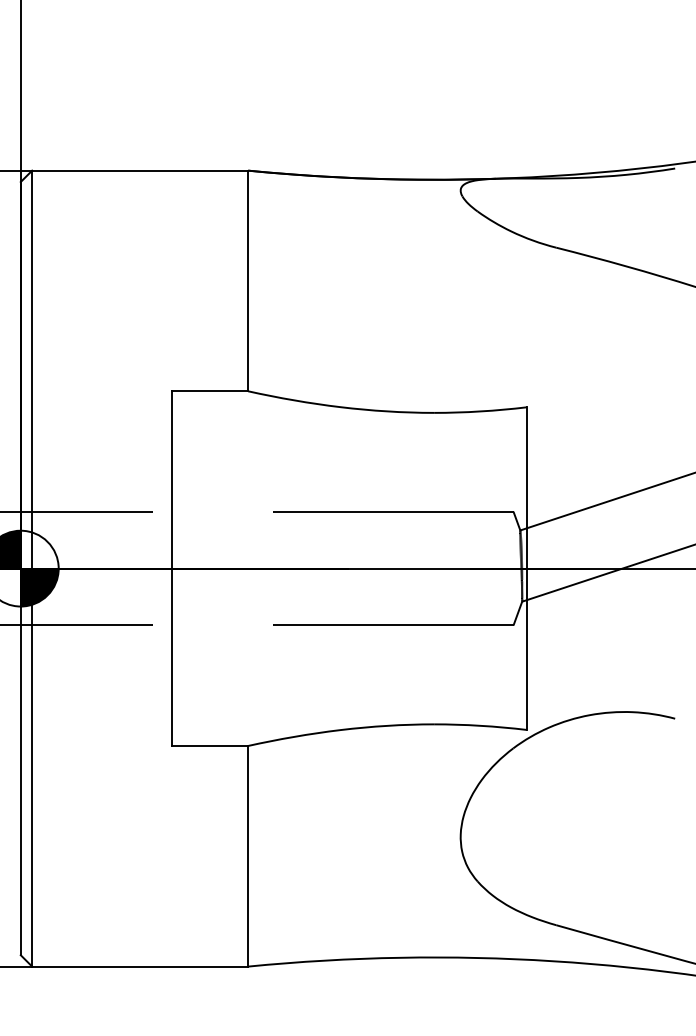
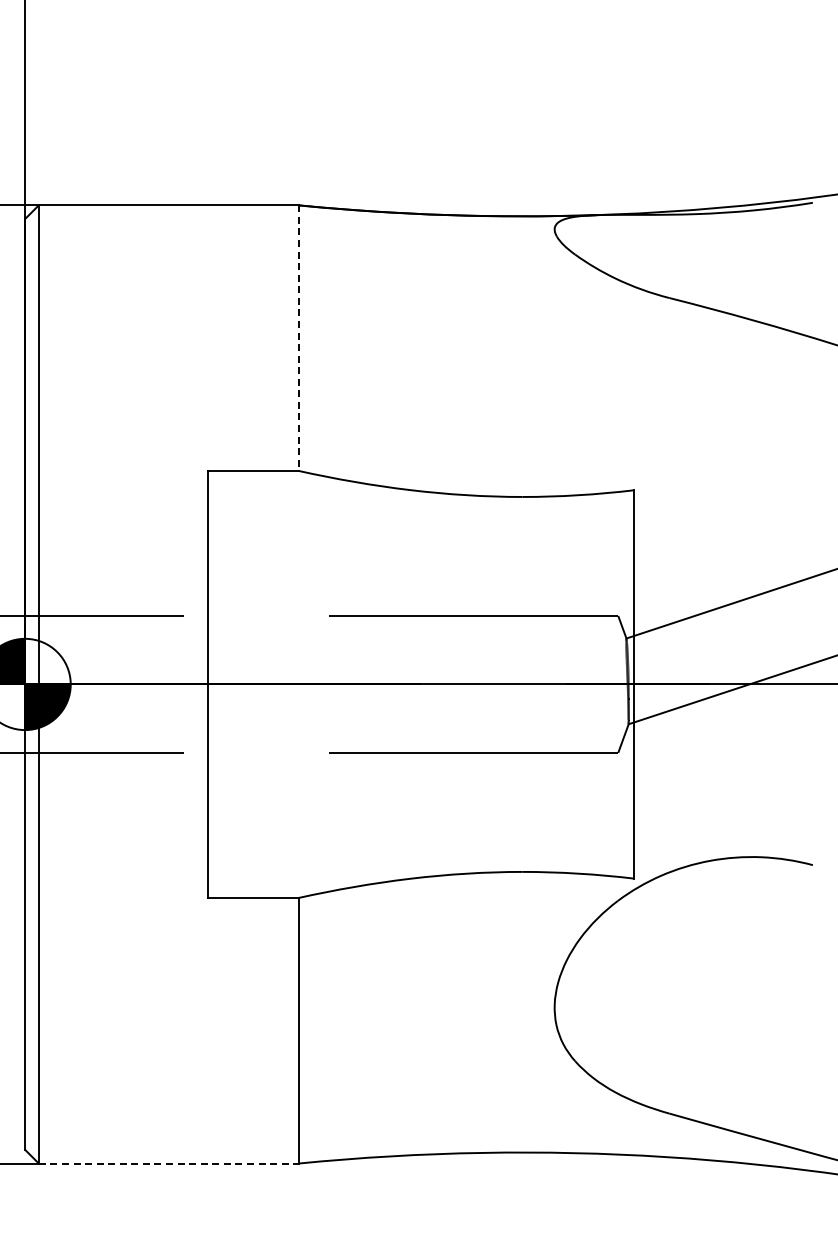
line: (247, 281) -> (298, 338), solid -> dashed
line: (140, 966) -> (169, 1163), solid -> dashed

